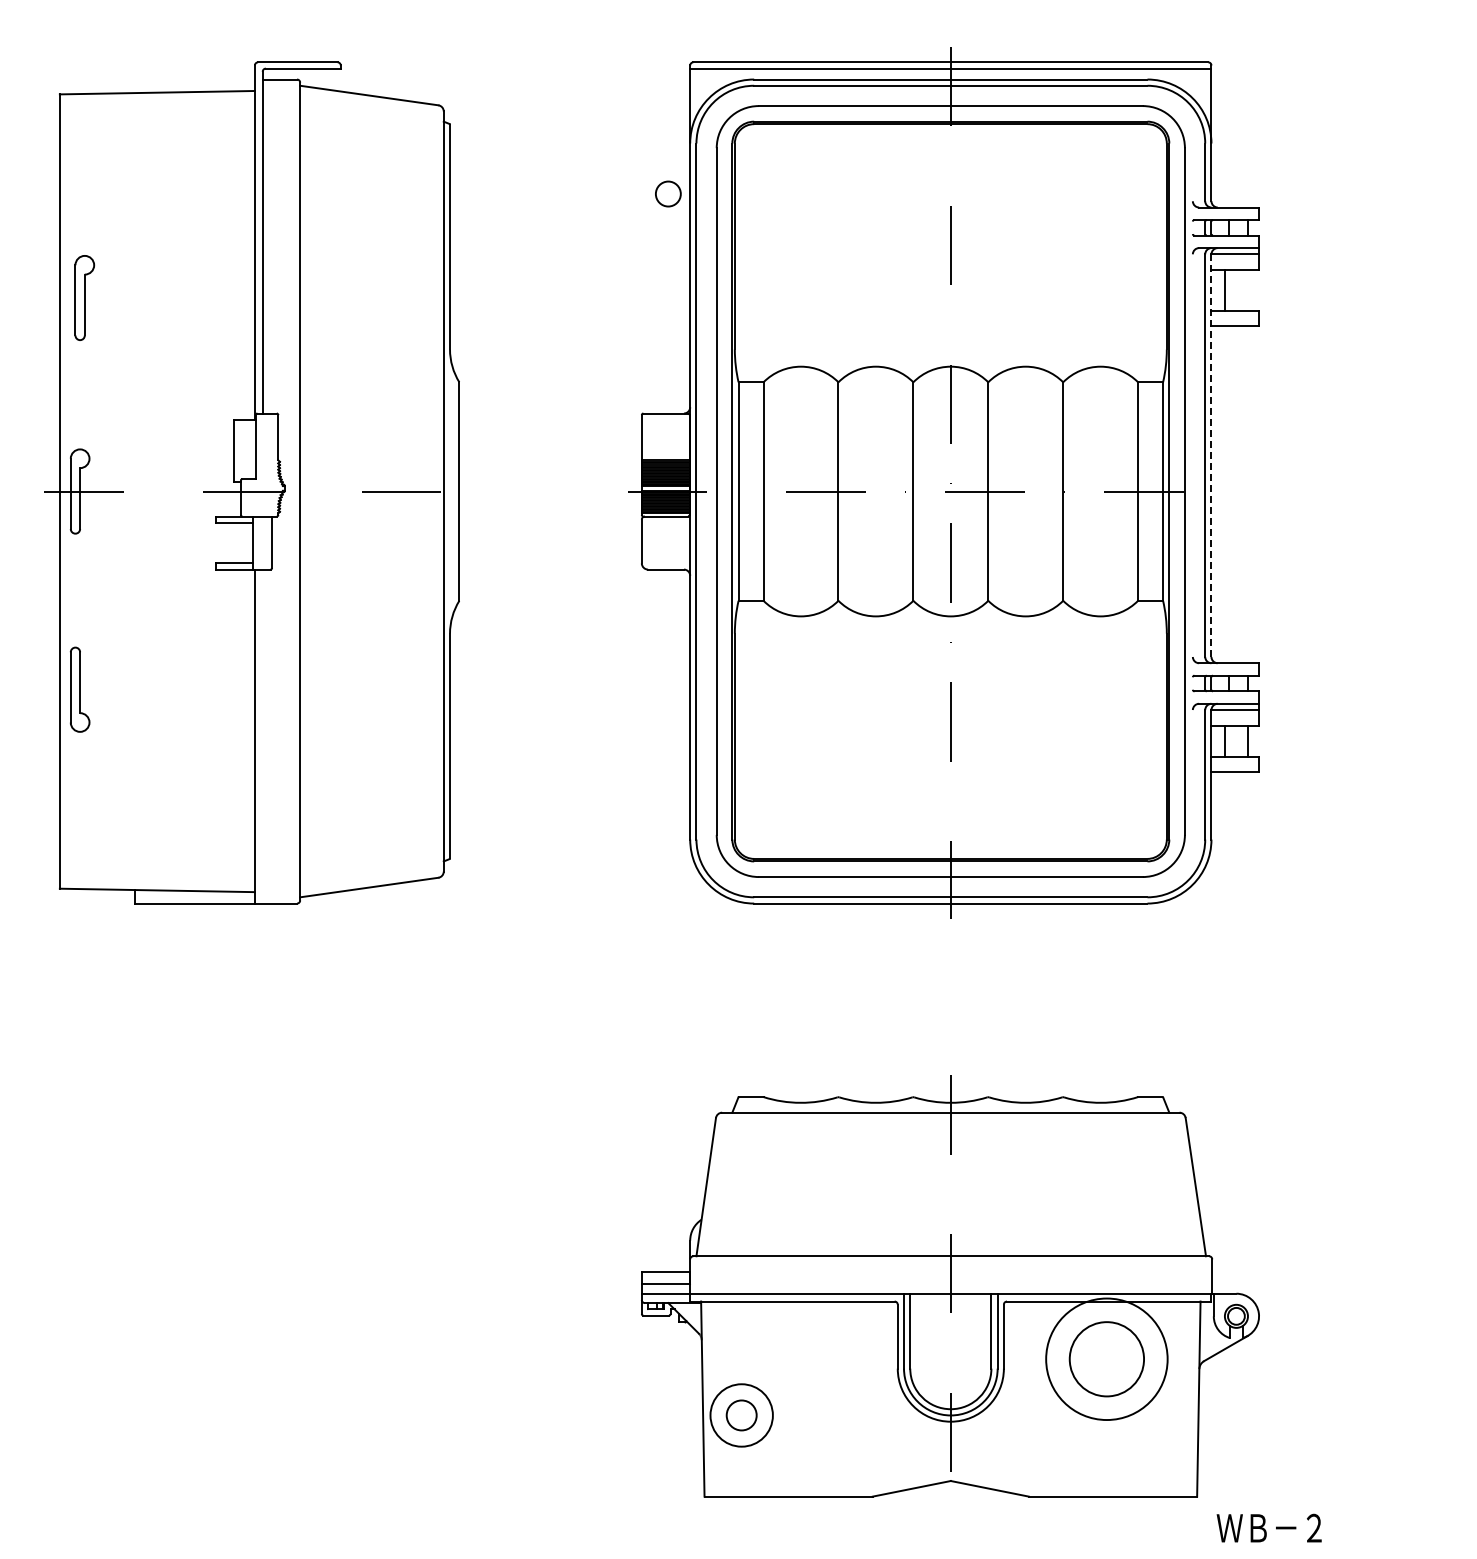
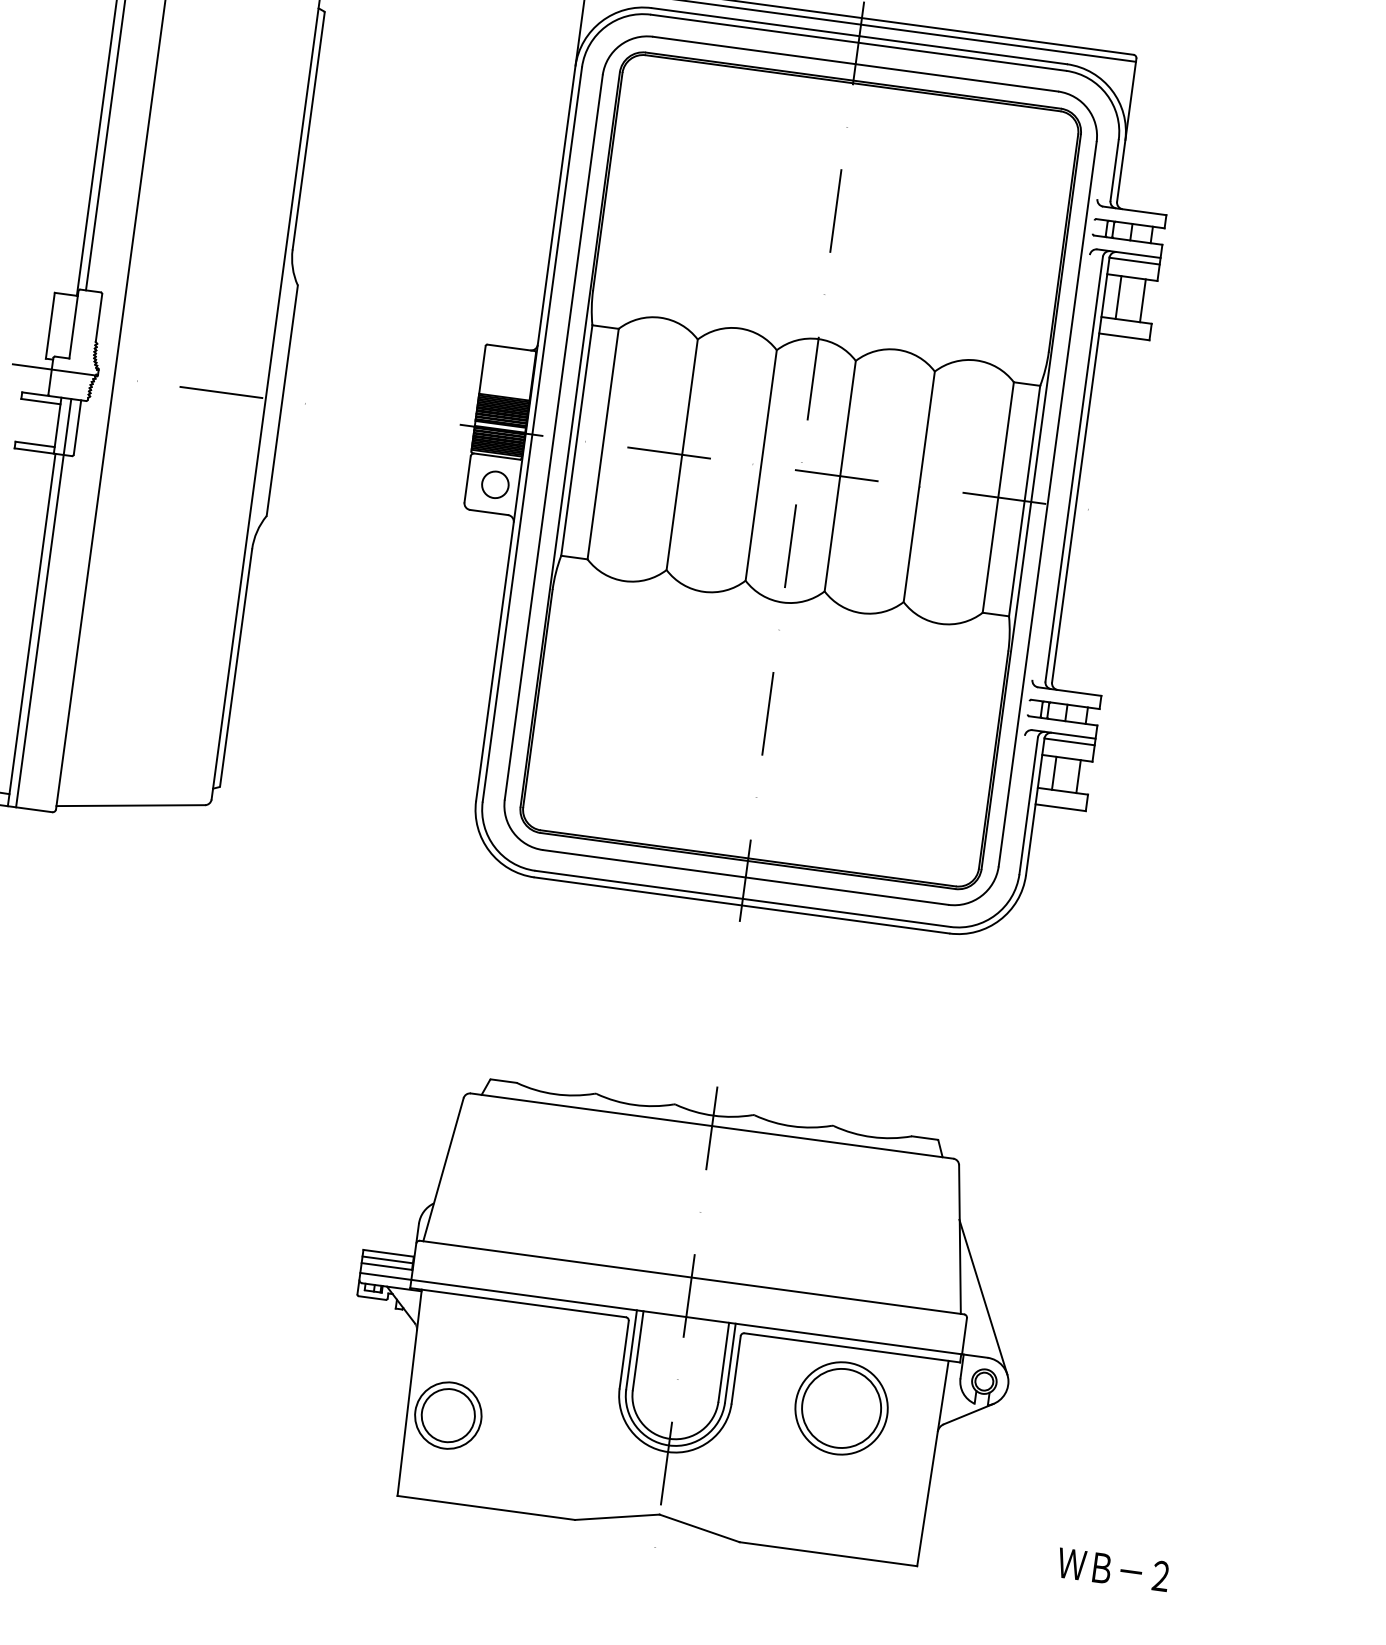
circle: (668, 193) -> (495, 484), moved
line: (1247, 289) -> (1142, 299), added
line: (1211, 455) -> (1080, 469), dashed -> solid
line: (262, 709) -> (43, 602), added
line: (1224, 1237) -> (983, 1296), added
line: (665, 1278) -> (387, 1260), added
circle: (1106, 1358) -> (841, 1407), size x0.71
circle: (741, 1415) -> (448, 1415), size x1.67
text: (1268, 1527) -> (1112, 1568), moved

